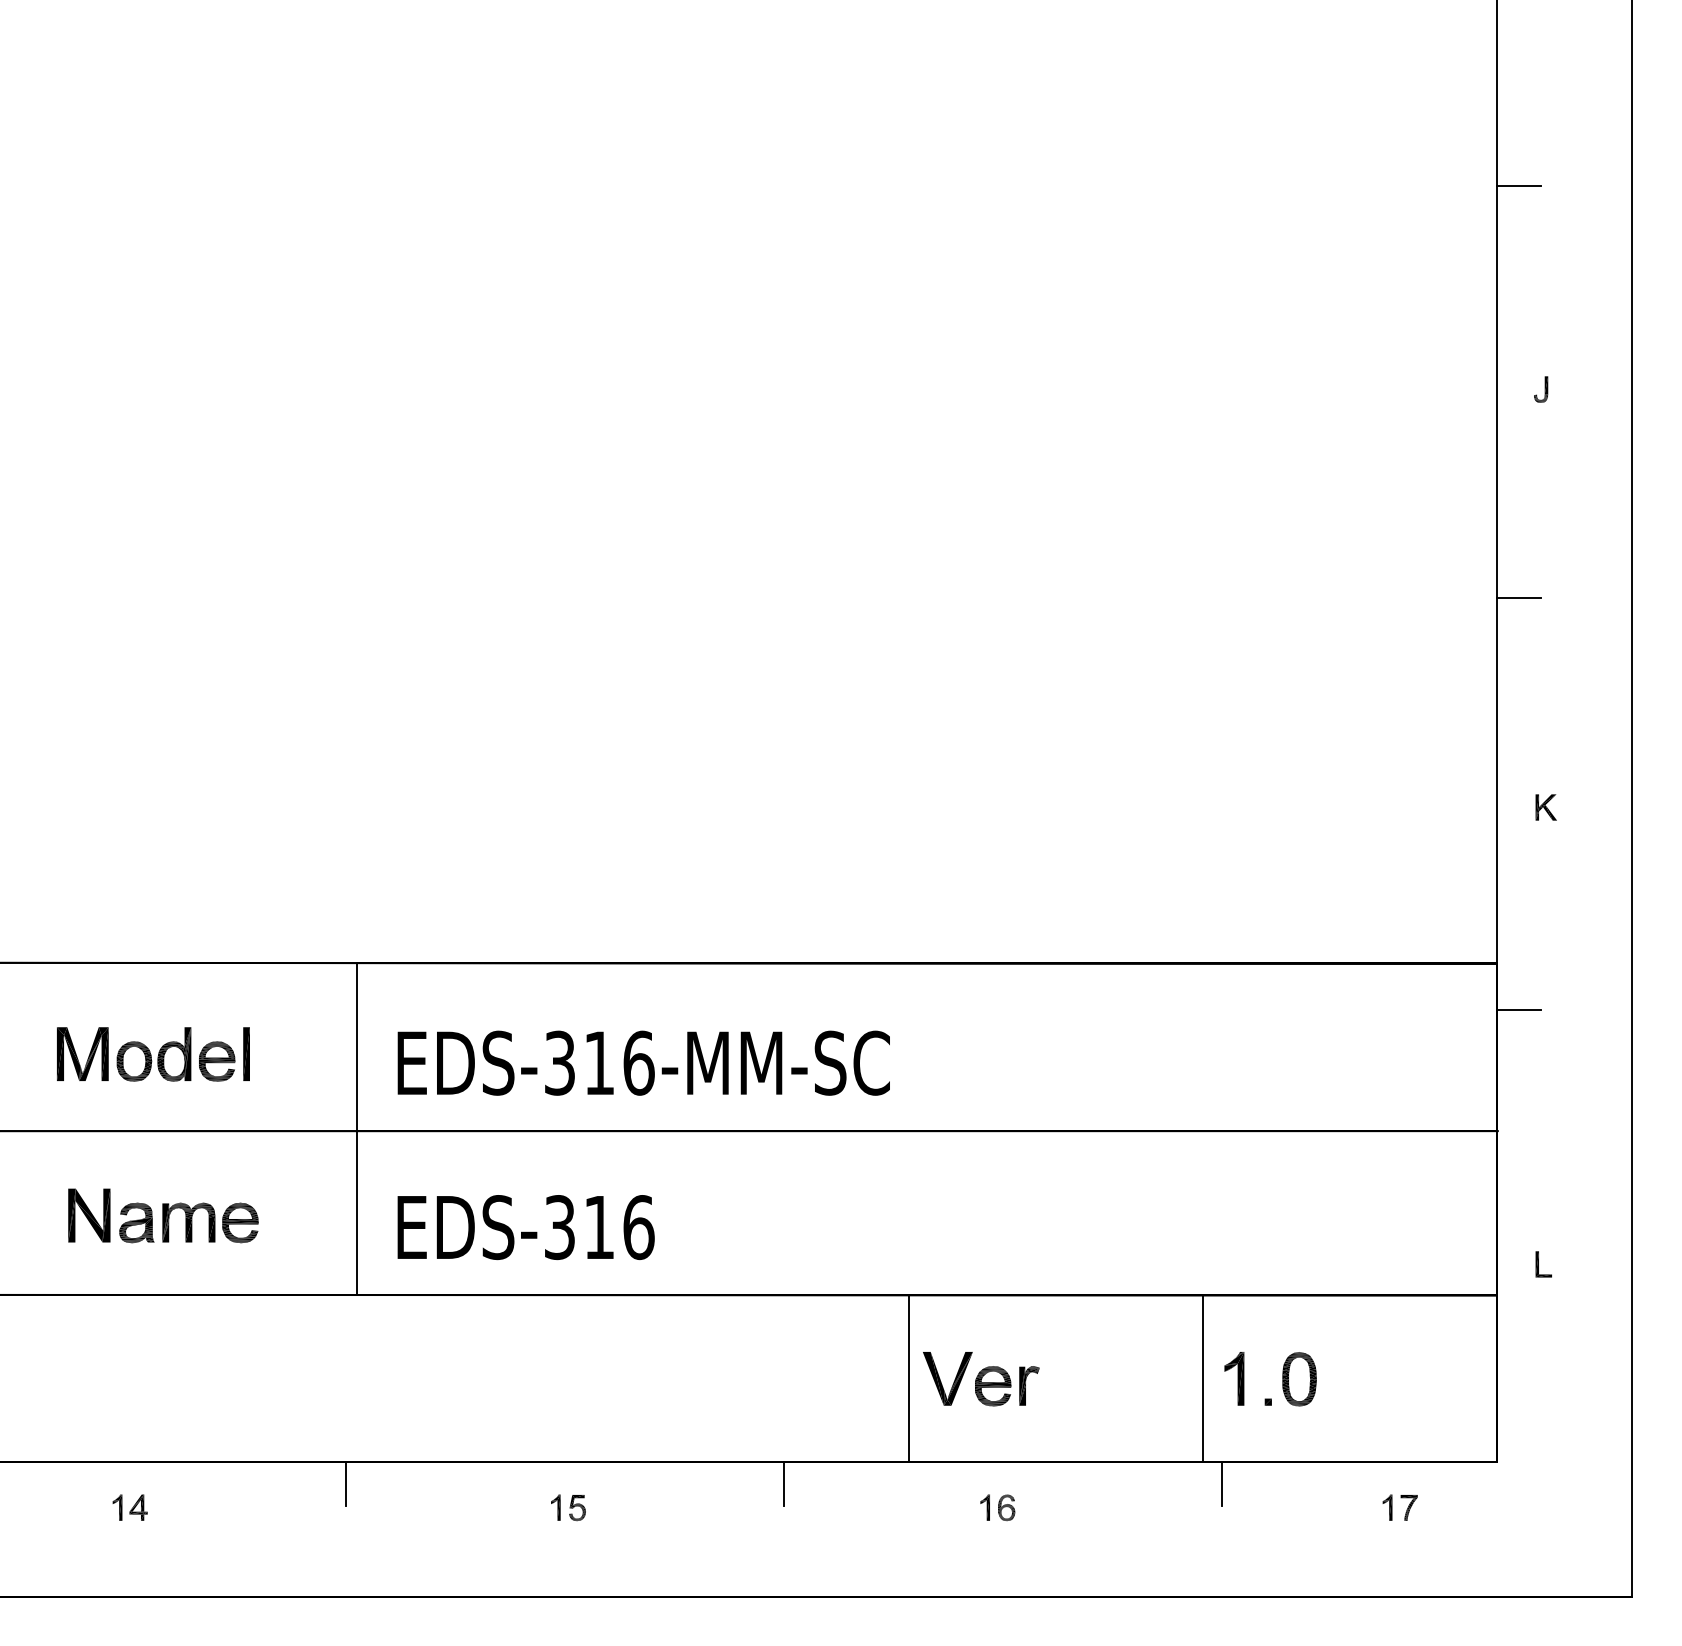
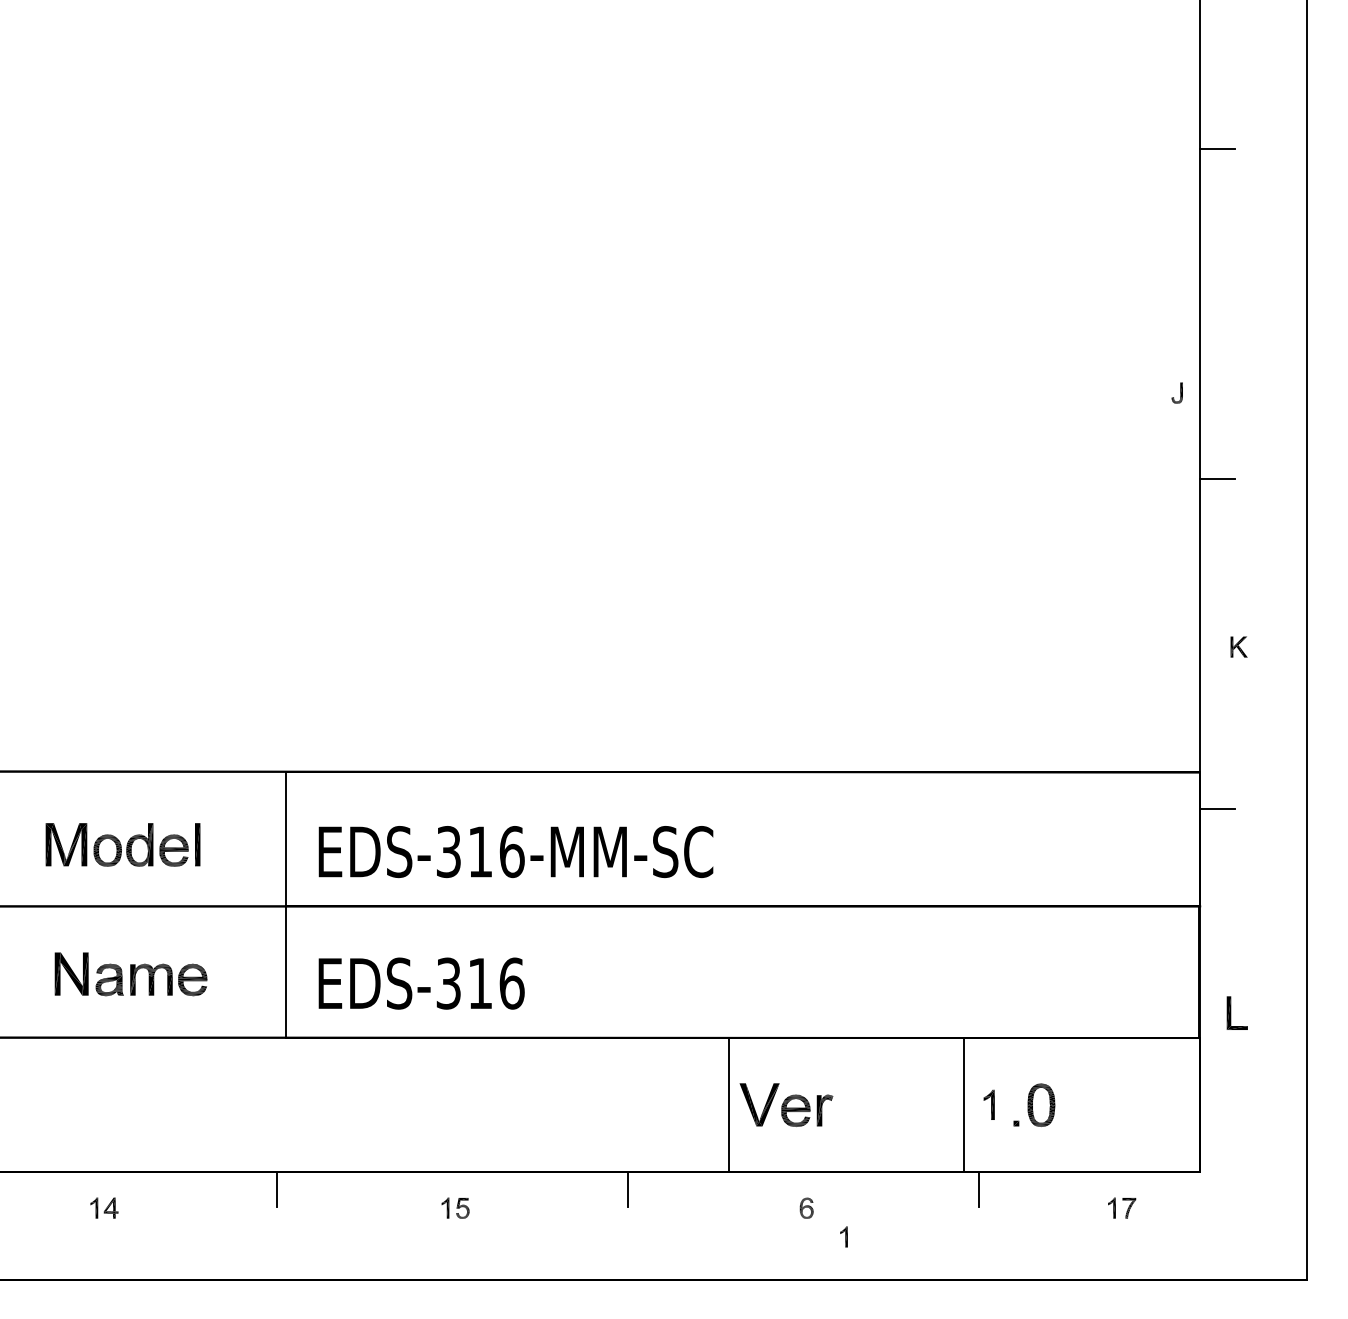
part: (1541, 389) -> (1177, 393), moved
part: (1543, 1264) -> (1236, 1013), size x1.6
part: (1234, 1378) -> (989, 1104), size x0.7
part: (984, 1507) -> (843, 1236), moved

